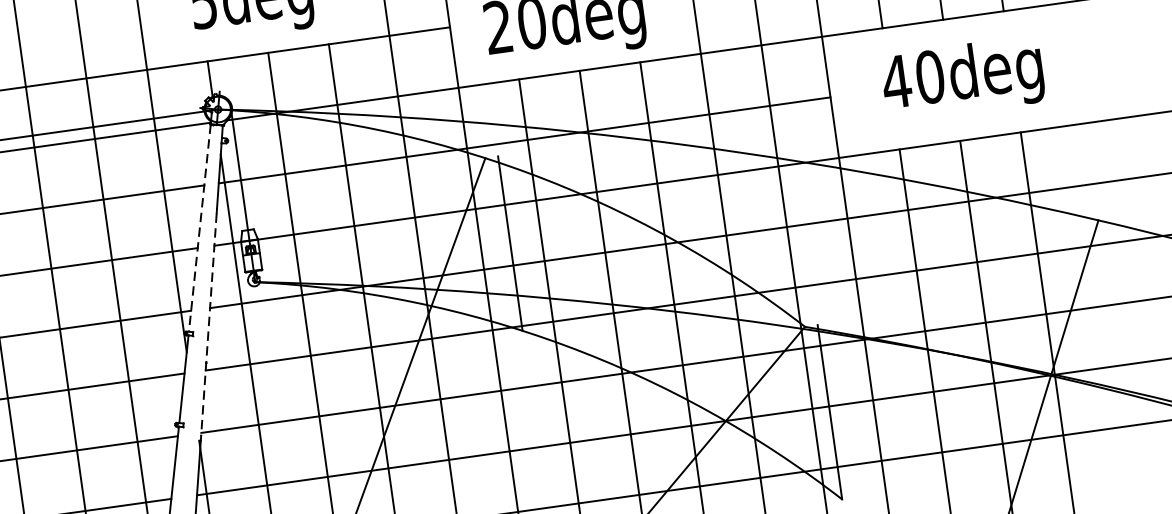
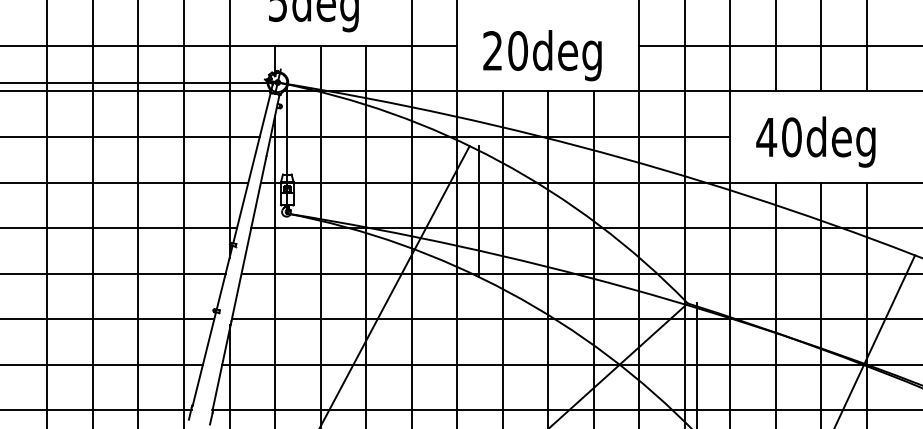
text: (962, 78) -> (815, 141), moved
line: (200, 228) -> (252, 168), dashed -> solid
line: (208, 325) -> (248, 240), dashed -> solid

